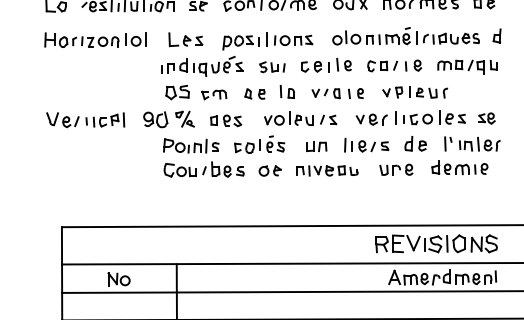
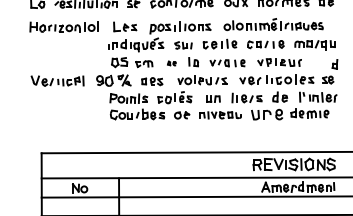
part: (496, 36) -> (334, 64), moved
part: (254, 93) -> (171, 63), size x0.6
part: (395, 169) -> (266, 114), size x1.4

